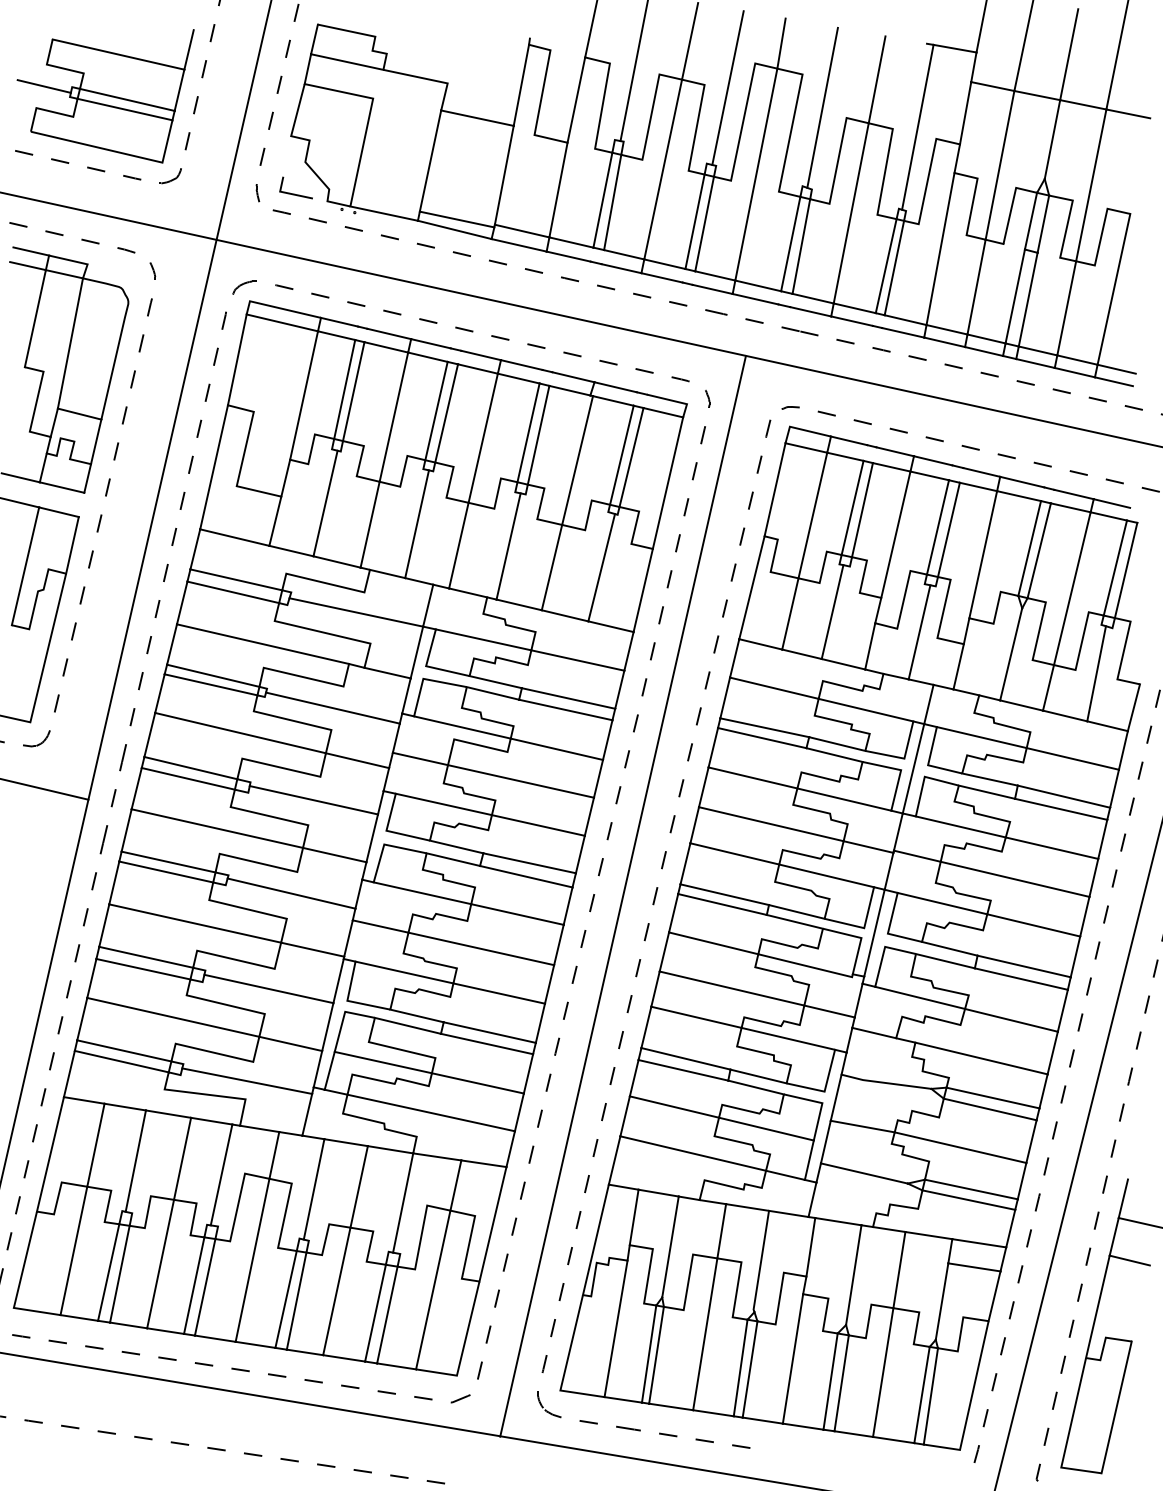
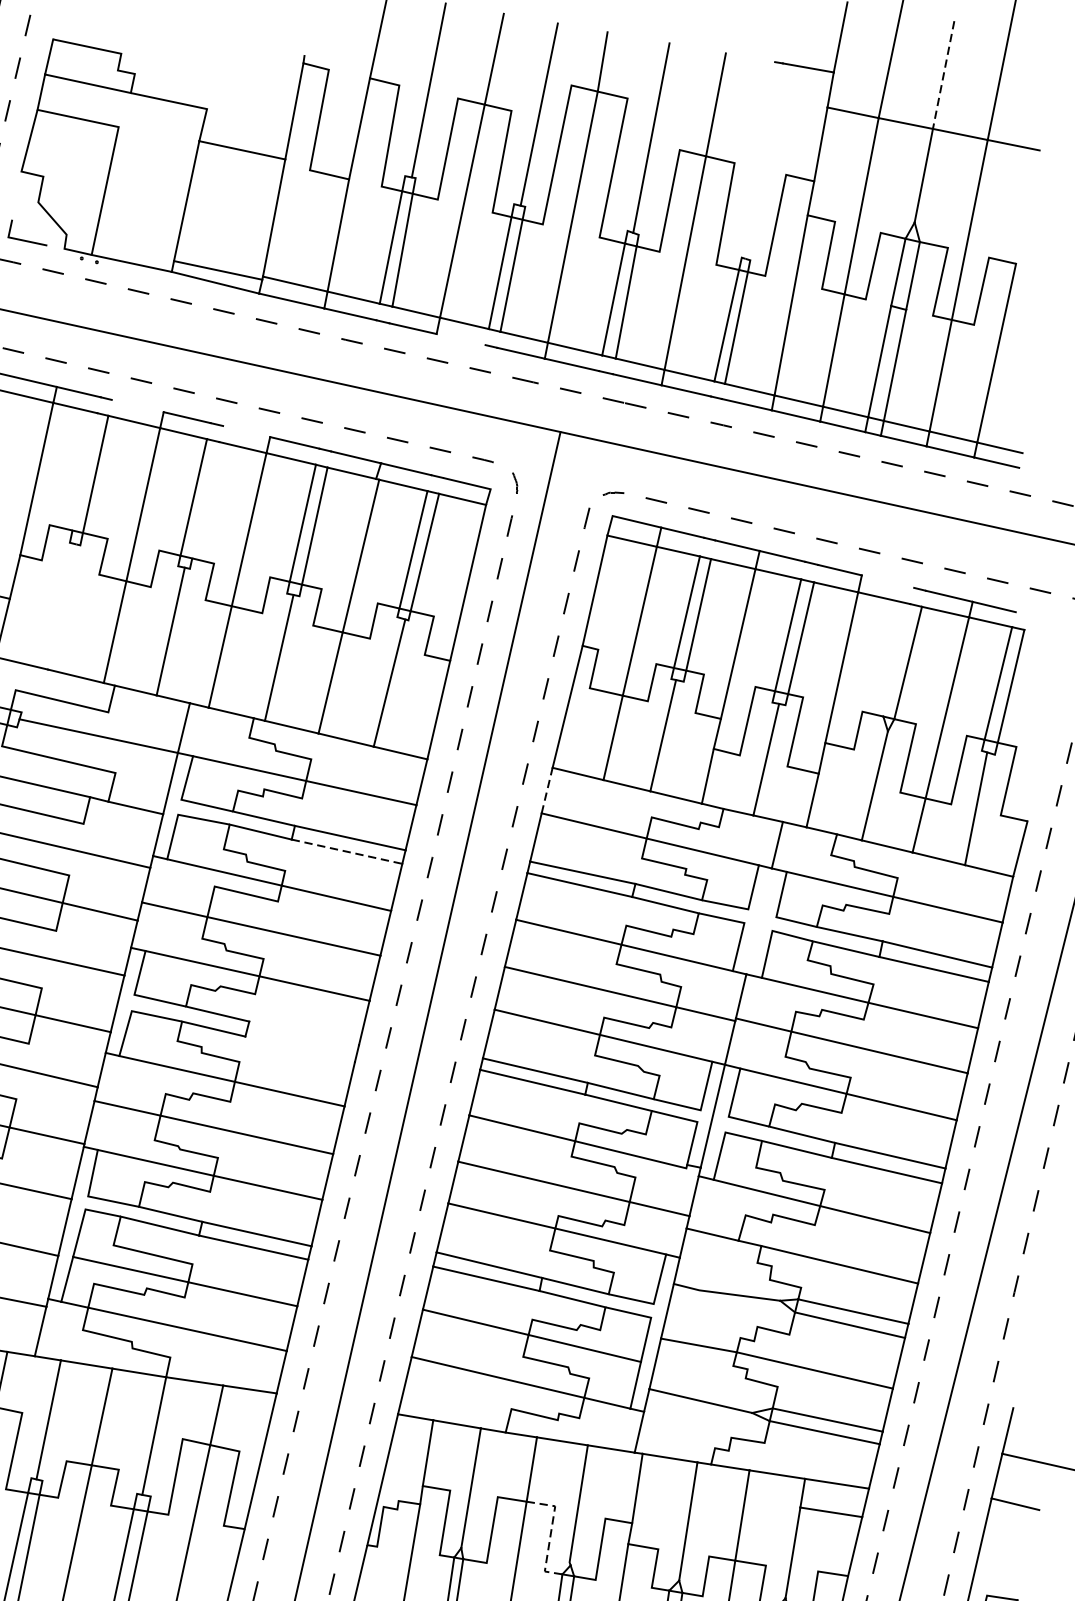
line: (1069, 55) -> (943, 76), solid -> dashed
line: (917, 126) -> (763, 160), removed
line: (661, 277) -> (460, 339), removed
line: (389, 333) -> (138, 405), removed
line: (480, 355) -> (245, 431), removed
line: (344, 389) -> (84, 471), removed
line: (446, 413) -> (205, 500), removed
line: (1022, 481) -> (888, 580), removed
line: (325, 503) -> (62, 606), removed
line: (1029, 548) -> (896, 660), removed
line: (734, 658) -> (546, 790), solid -> dashed
line: (565, 709) -> (346, 851), solid -> dashed
line: (913, 768) -> (759, 921), removed
line: (529, 863) -> (303, 1033), removed
line: (526, 876) -> (300, 1049), removed
line: (737, 1285) -> (550, 1533), solid -> dashed

